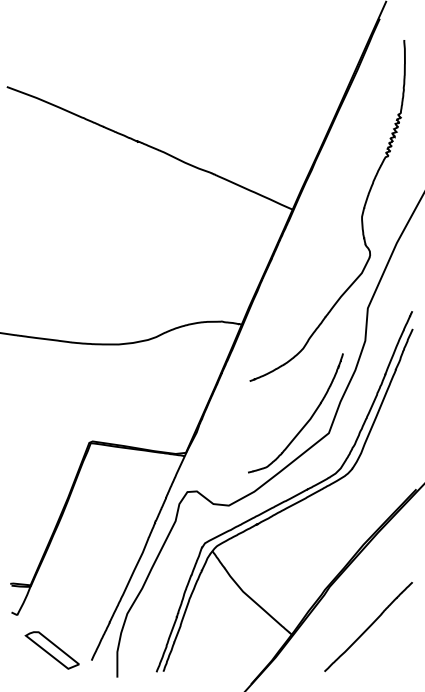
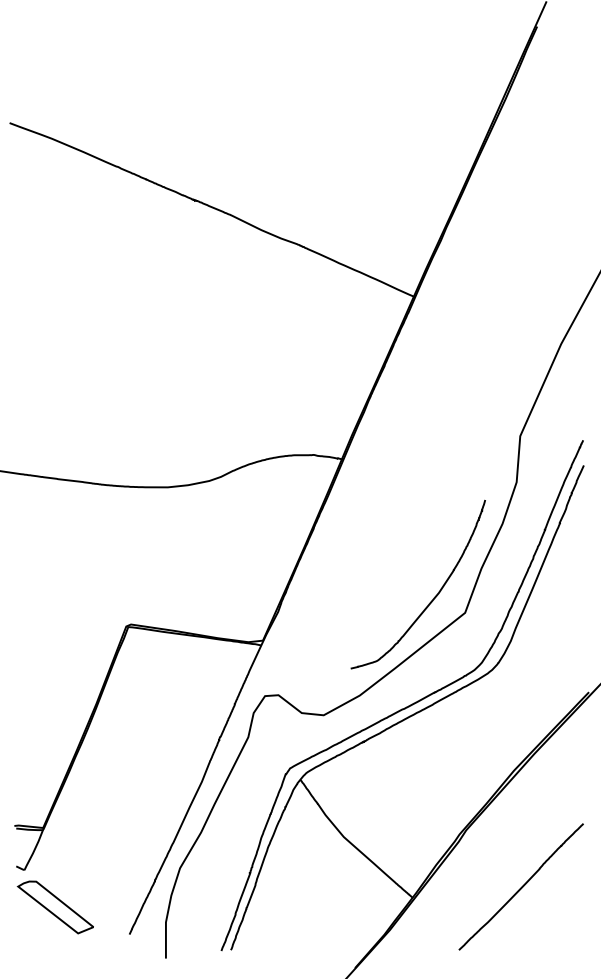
curve: (361, 213) -> (511, 302), removed
part: (51, 650) -> (54, 907), moved

